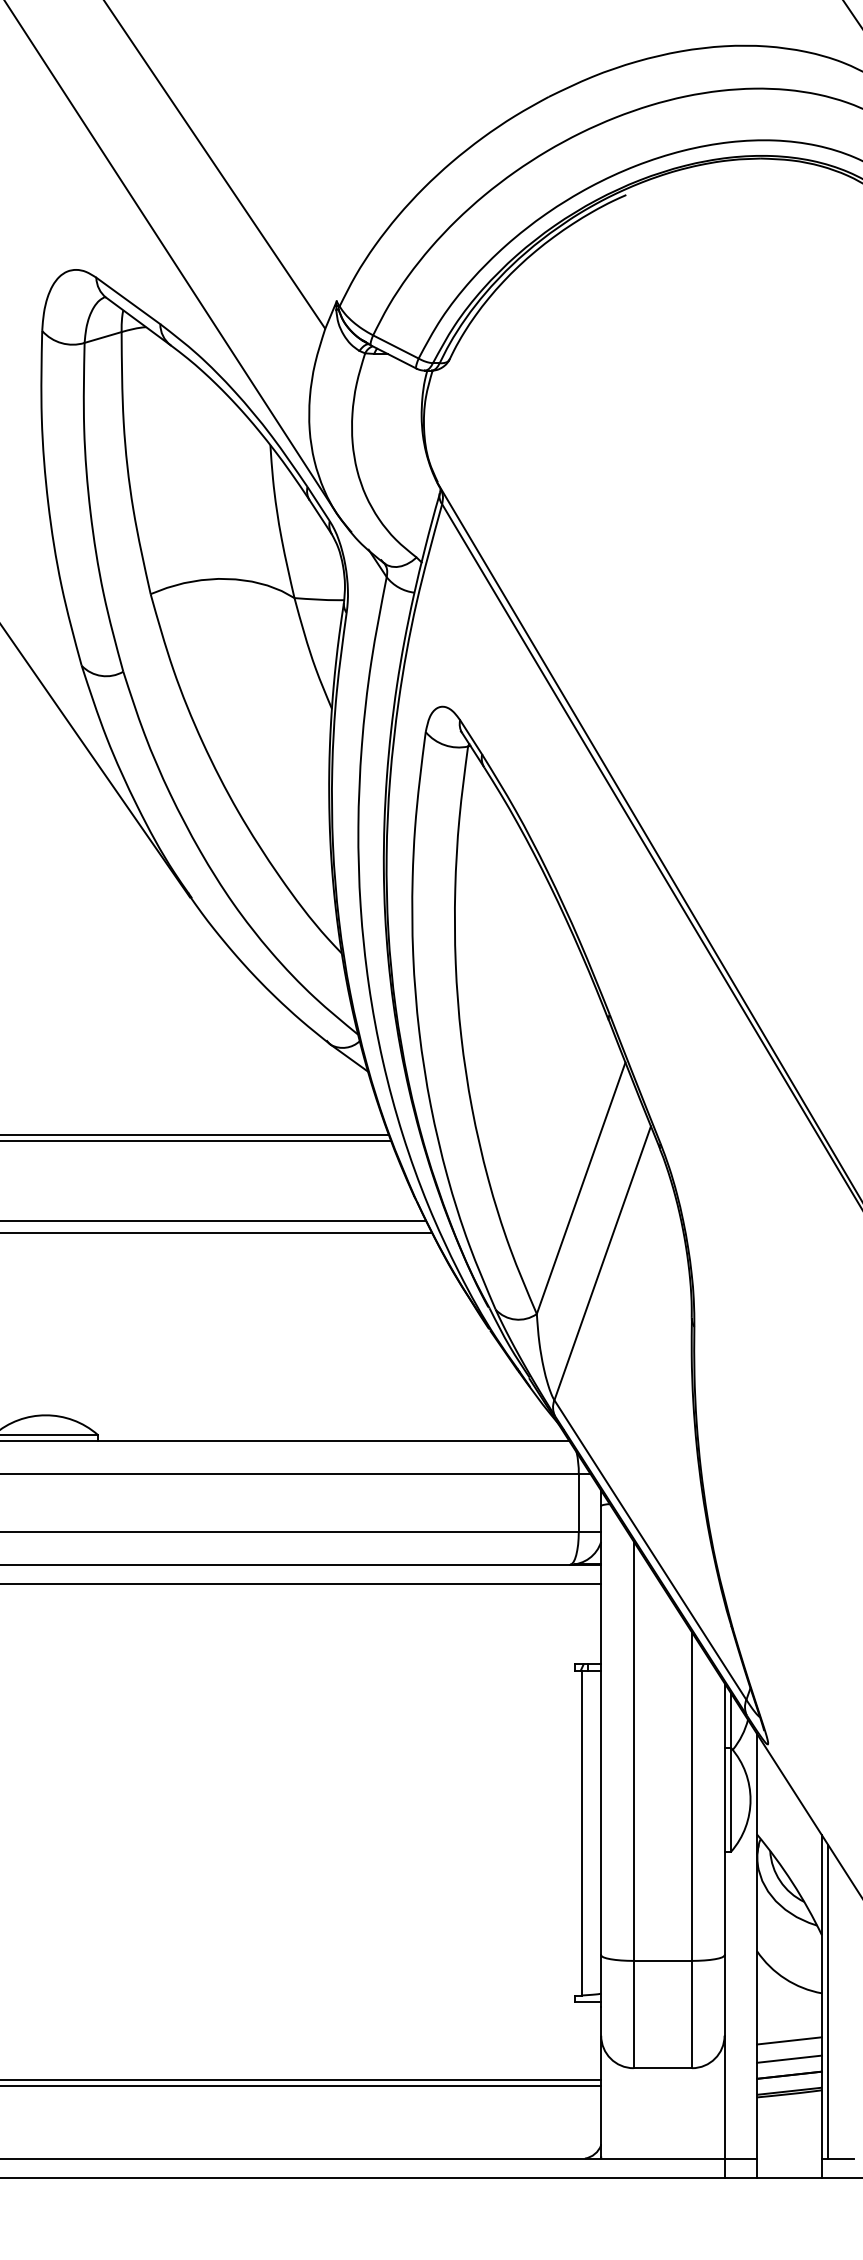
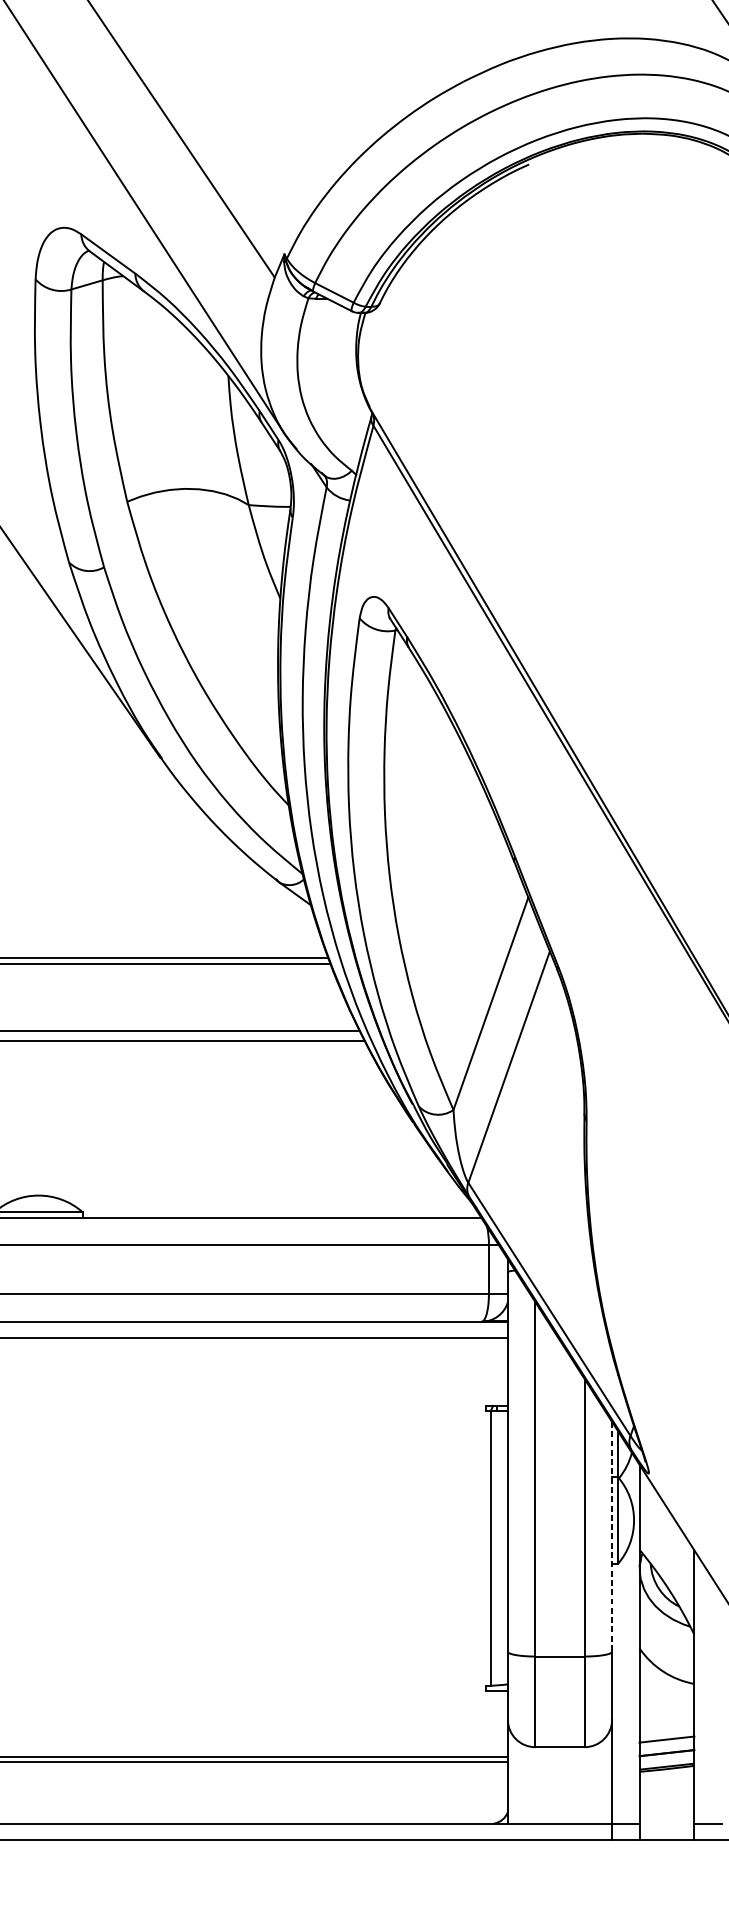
line: (724, 1819) -> (612, 1537), solid -> dashed
line: (828, 2001) -> (699, 1690), removed
line: (789, 2040) -> (666, 1723), removed

